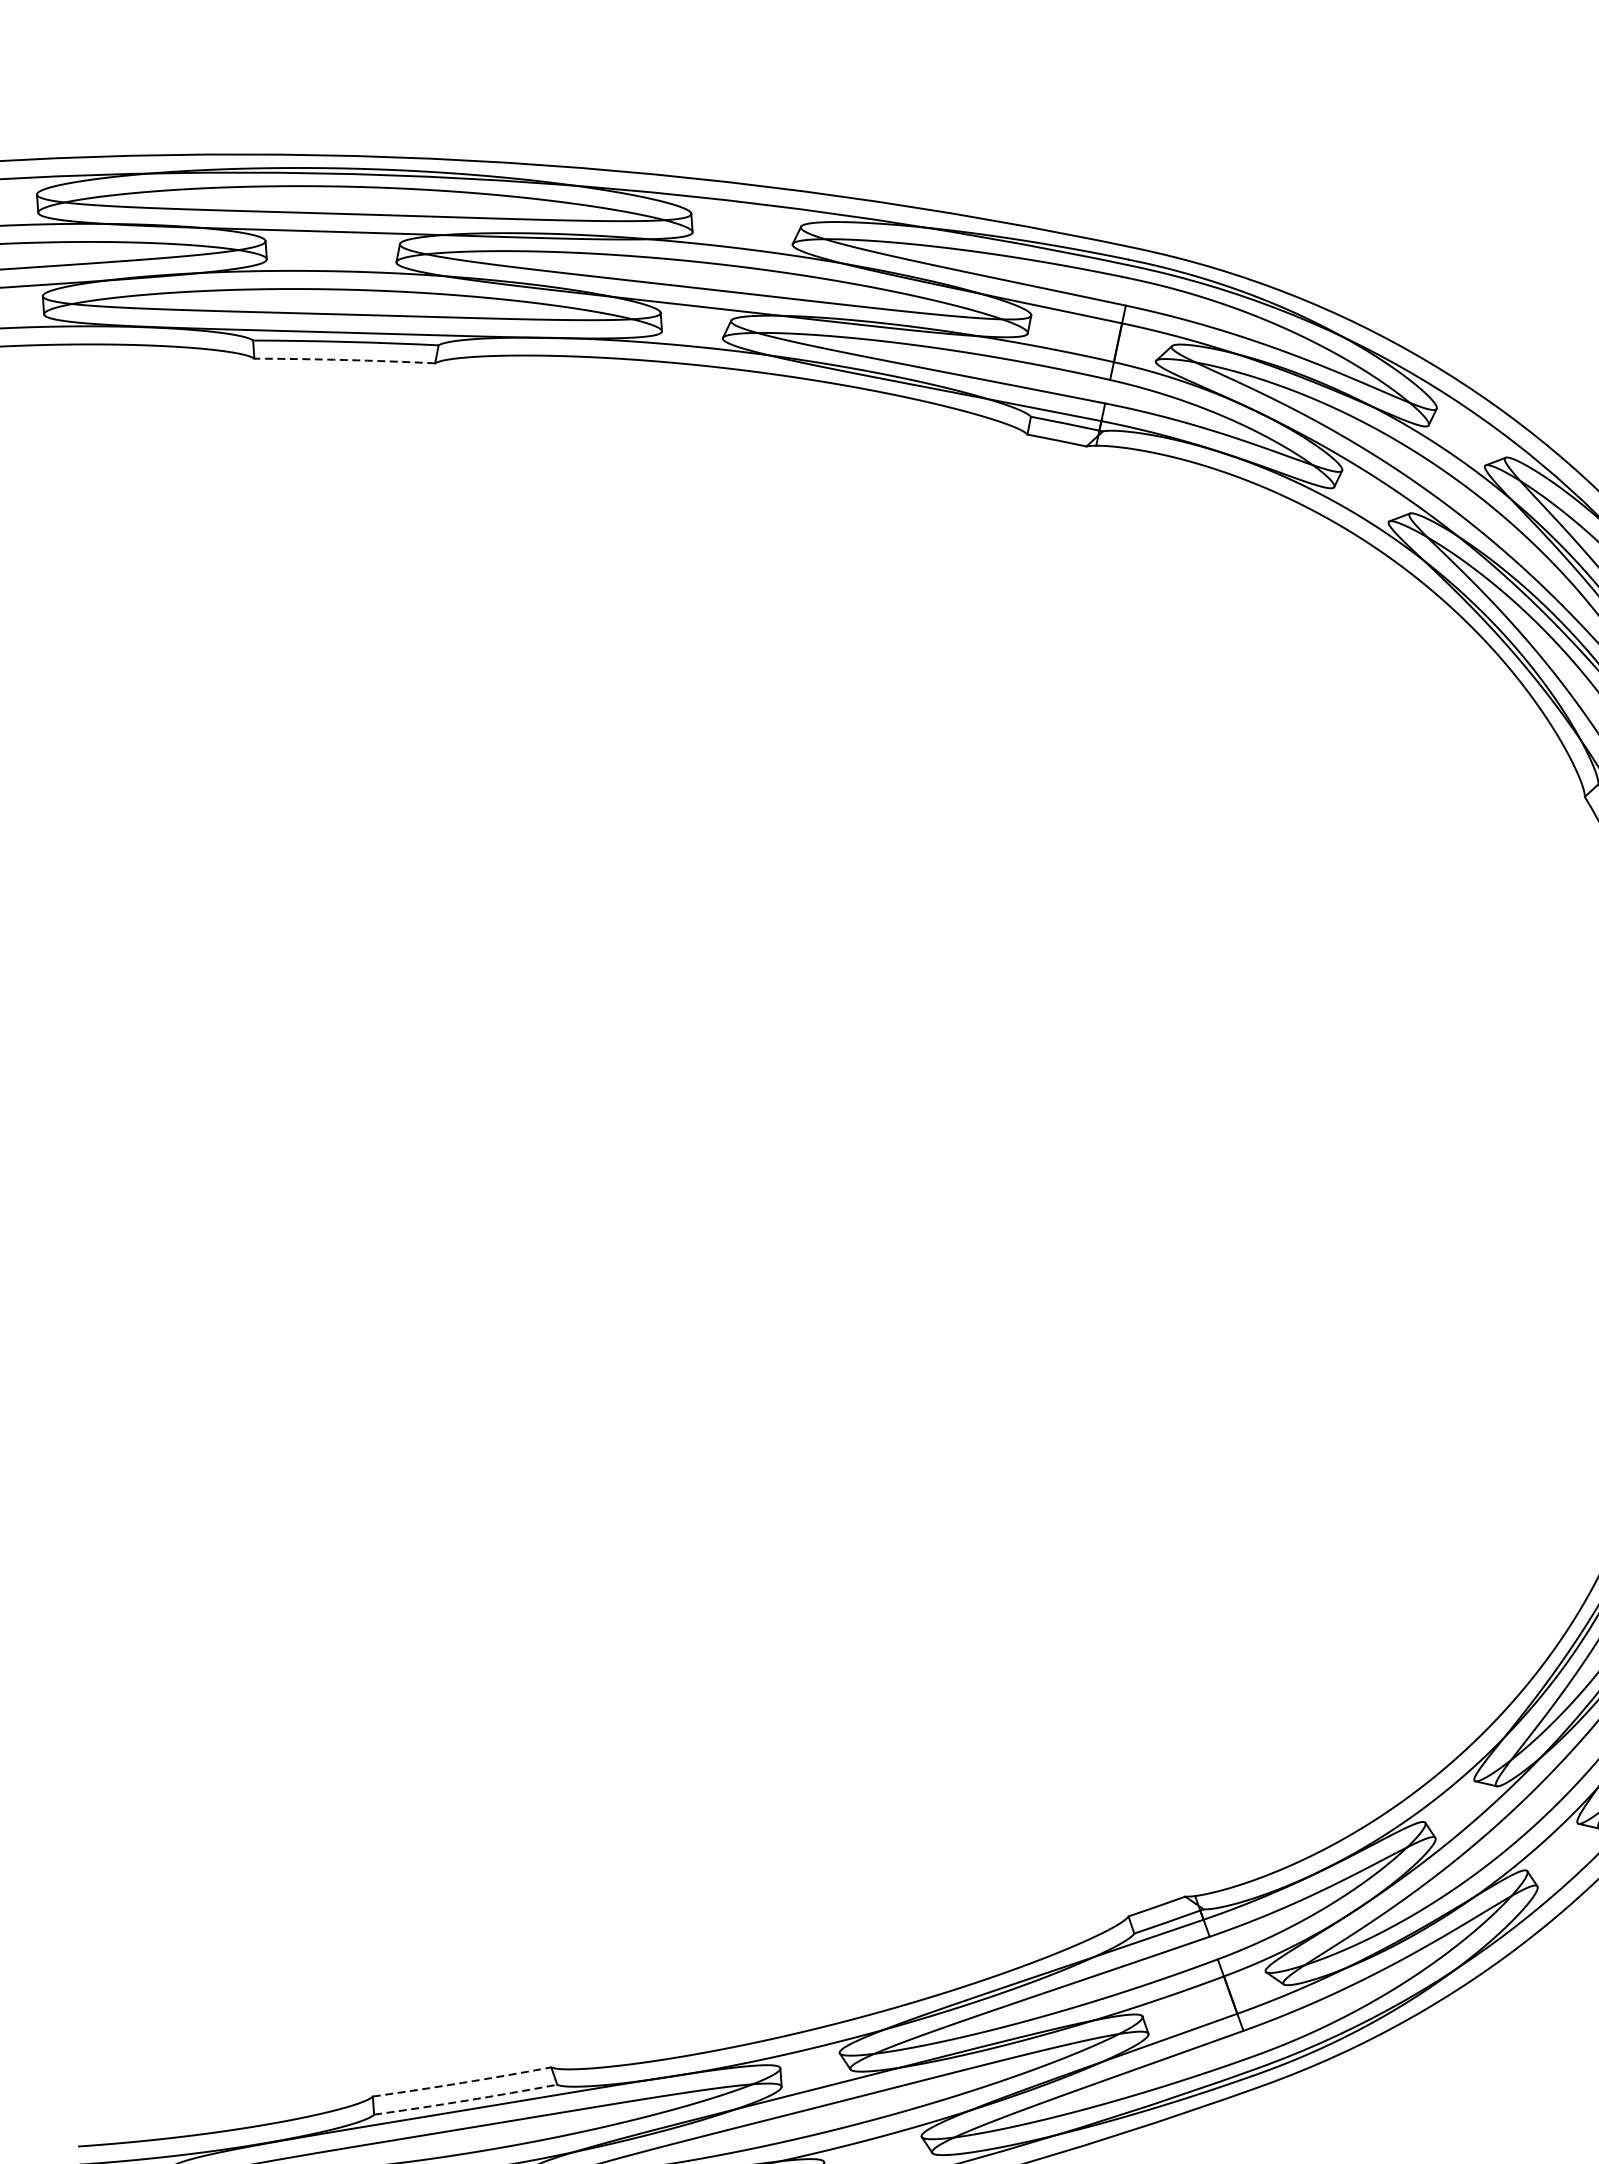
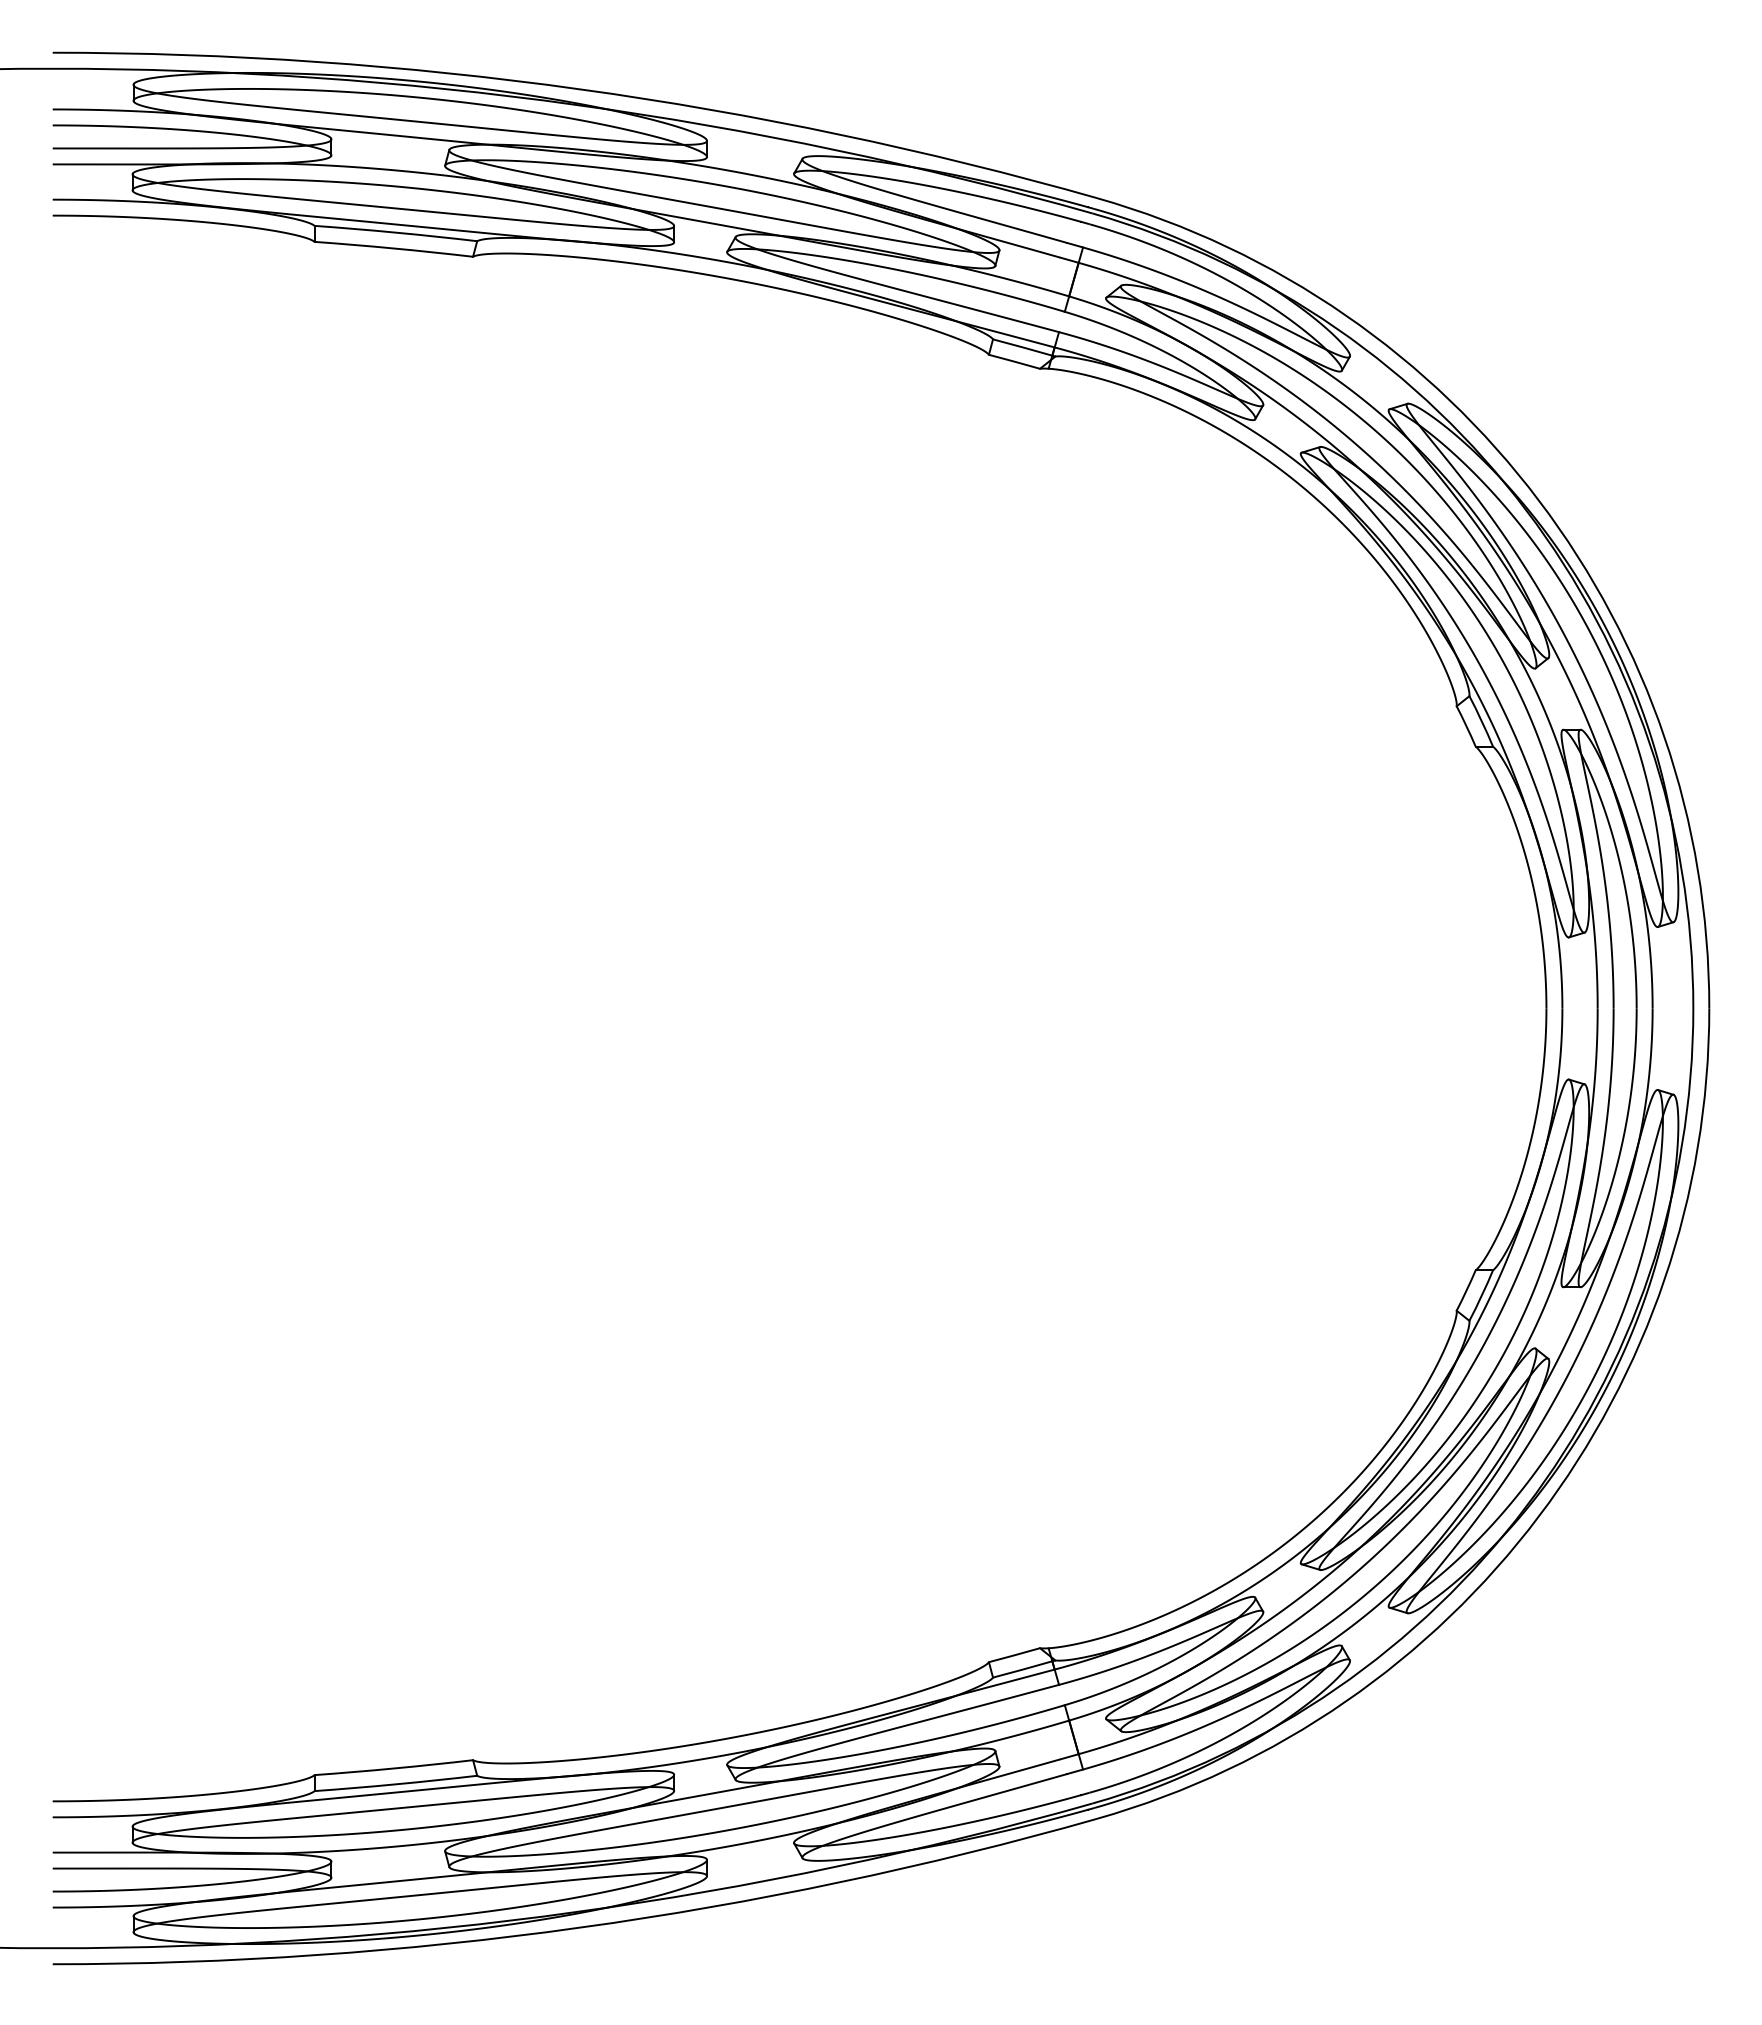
arc: (344, 360) -> (393, 248), dashed -> solid
arc: (461, 2082) -> (393, 1768), dashed -> solid
arc: (465, 2100) -> (395, 1784), dashed -> solid

